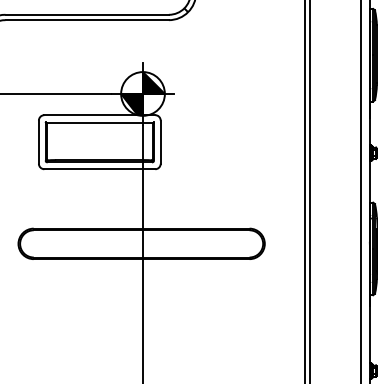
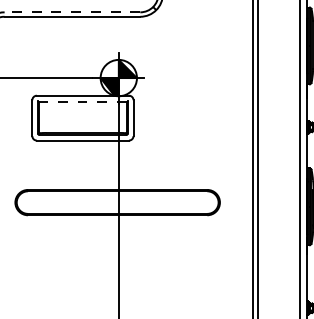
line: (87, 14) -> (72, 12), solid -> dashed
line: (99, 122) -> (82, 101), solid -> dashed

